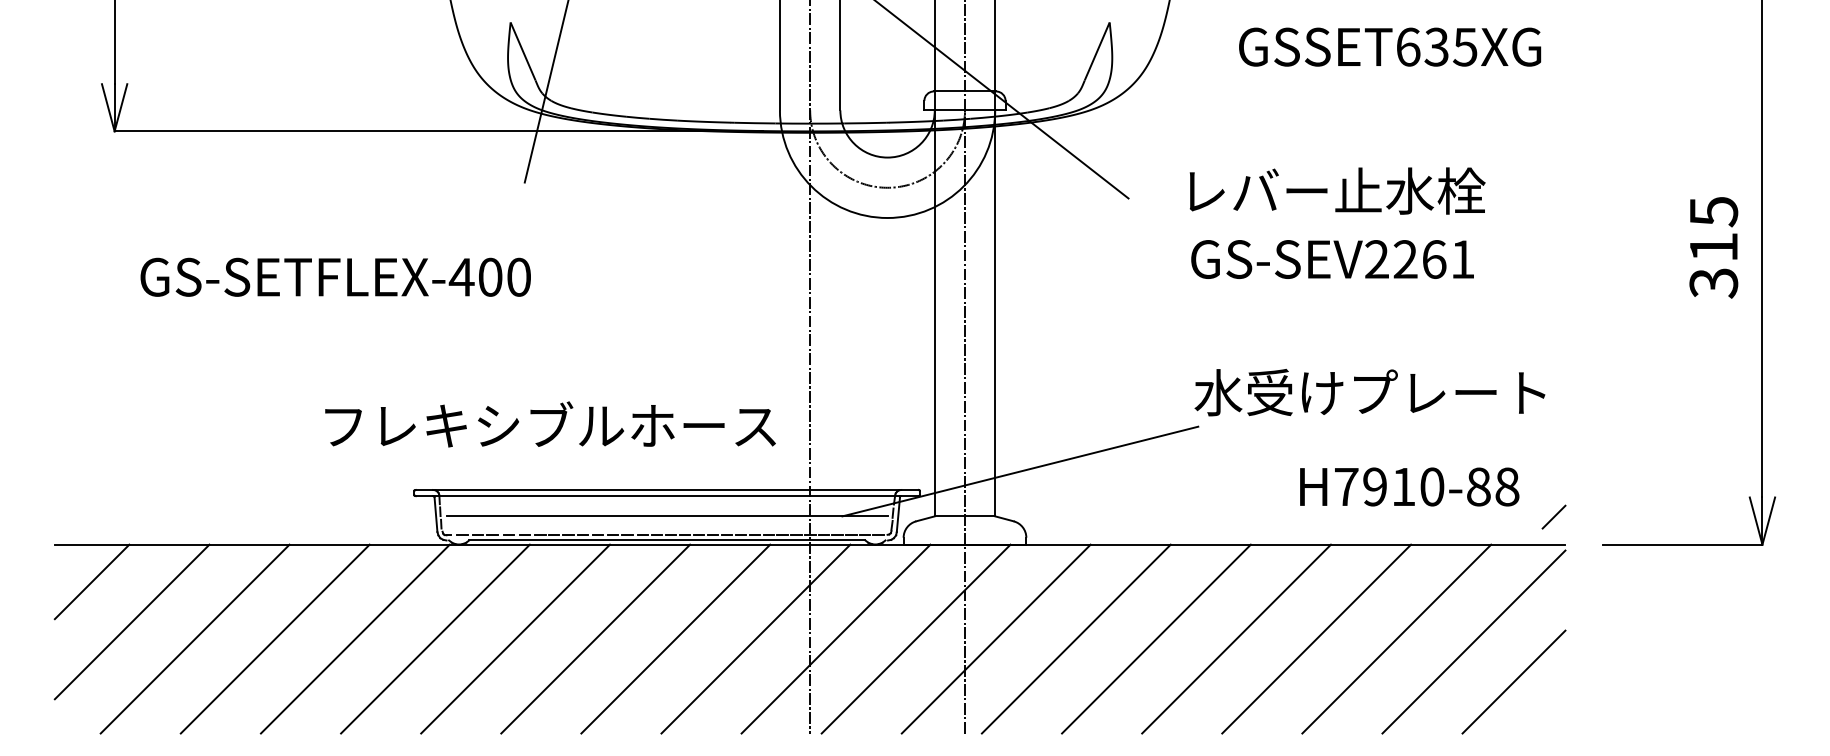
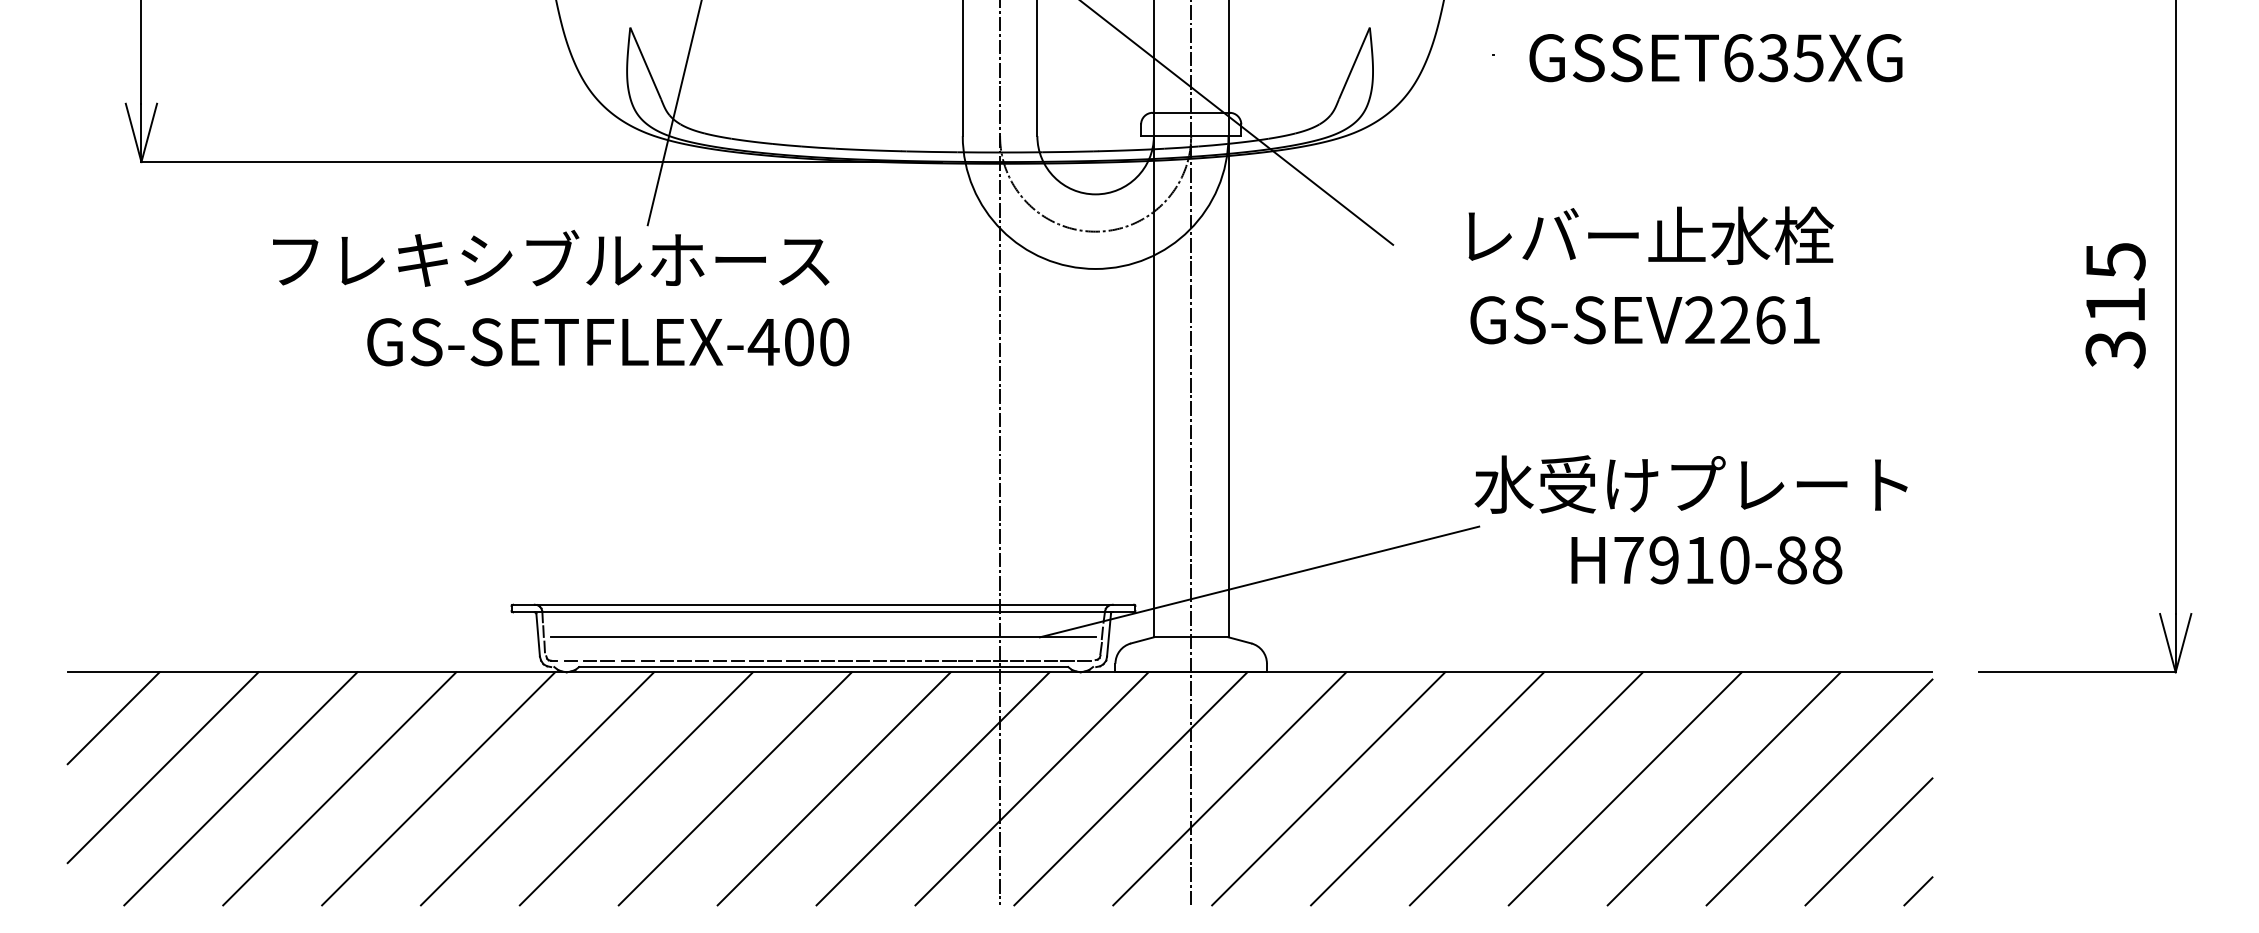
text: (335, 276) -> (607, 341), moved
text: (550, 424) -> (551, 258), moved
text: (1409, 486) -> (1706, 559), moved
line: (1553, 516) -> (1917, 890), moved

